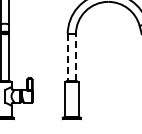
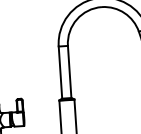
line: (67, 57) -> (60, 72), dashed -> solid
line: (75, 57) -> (69, 72), dashed -> solid

